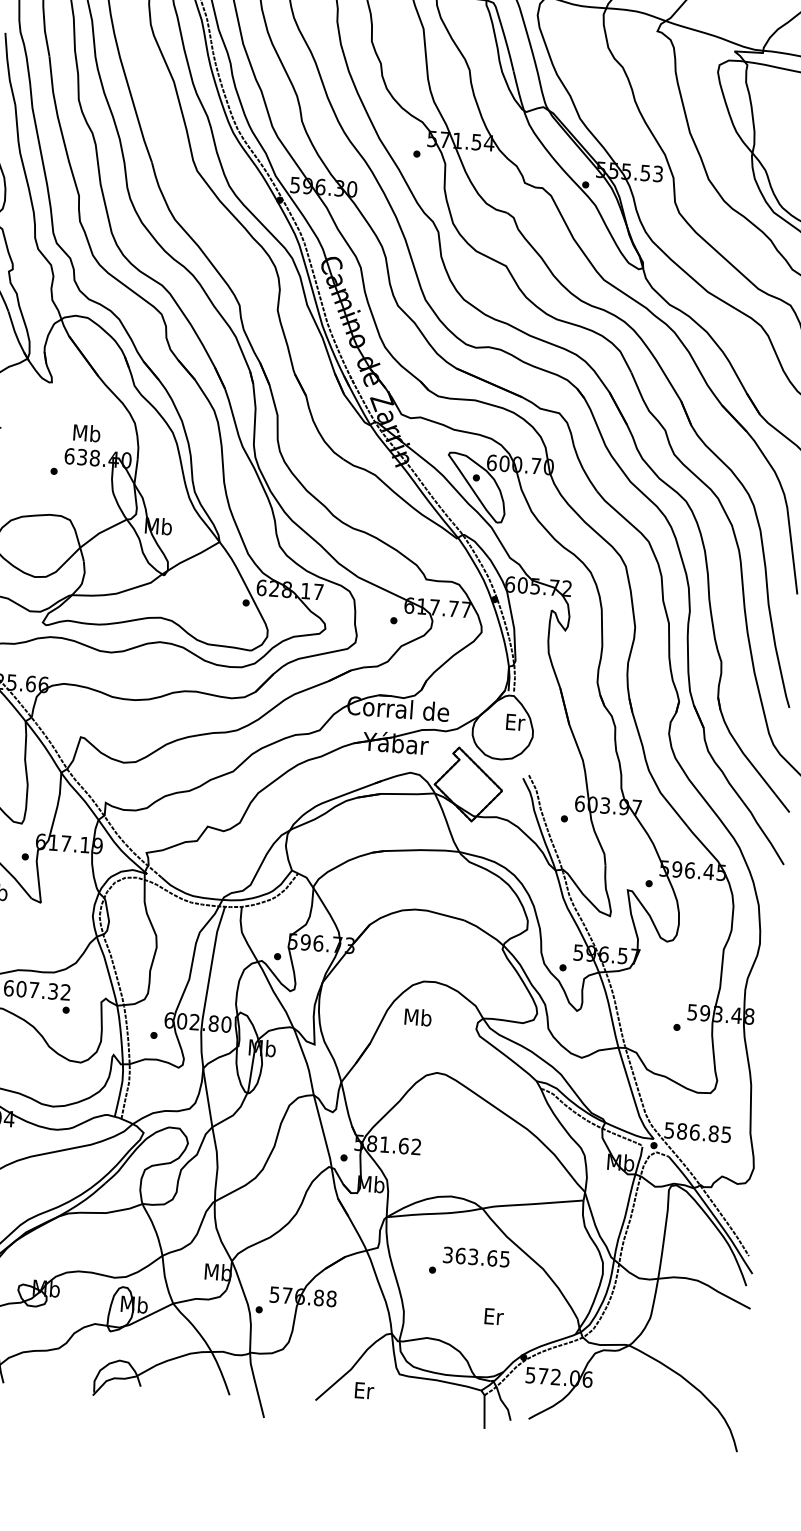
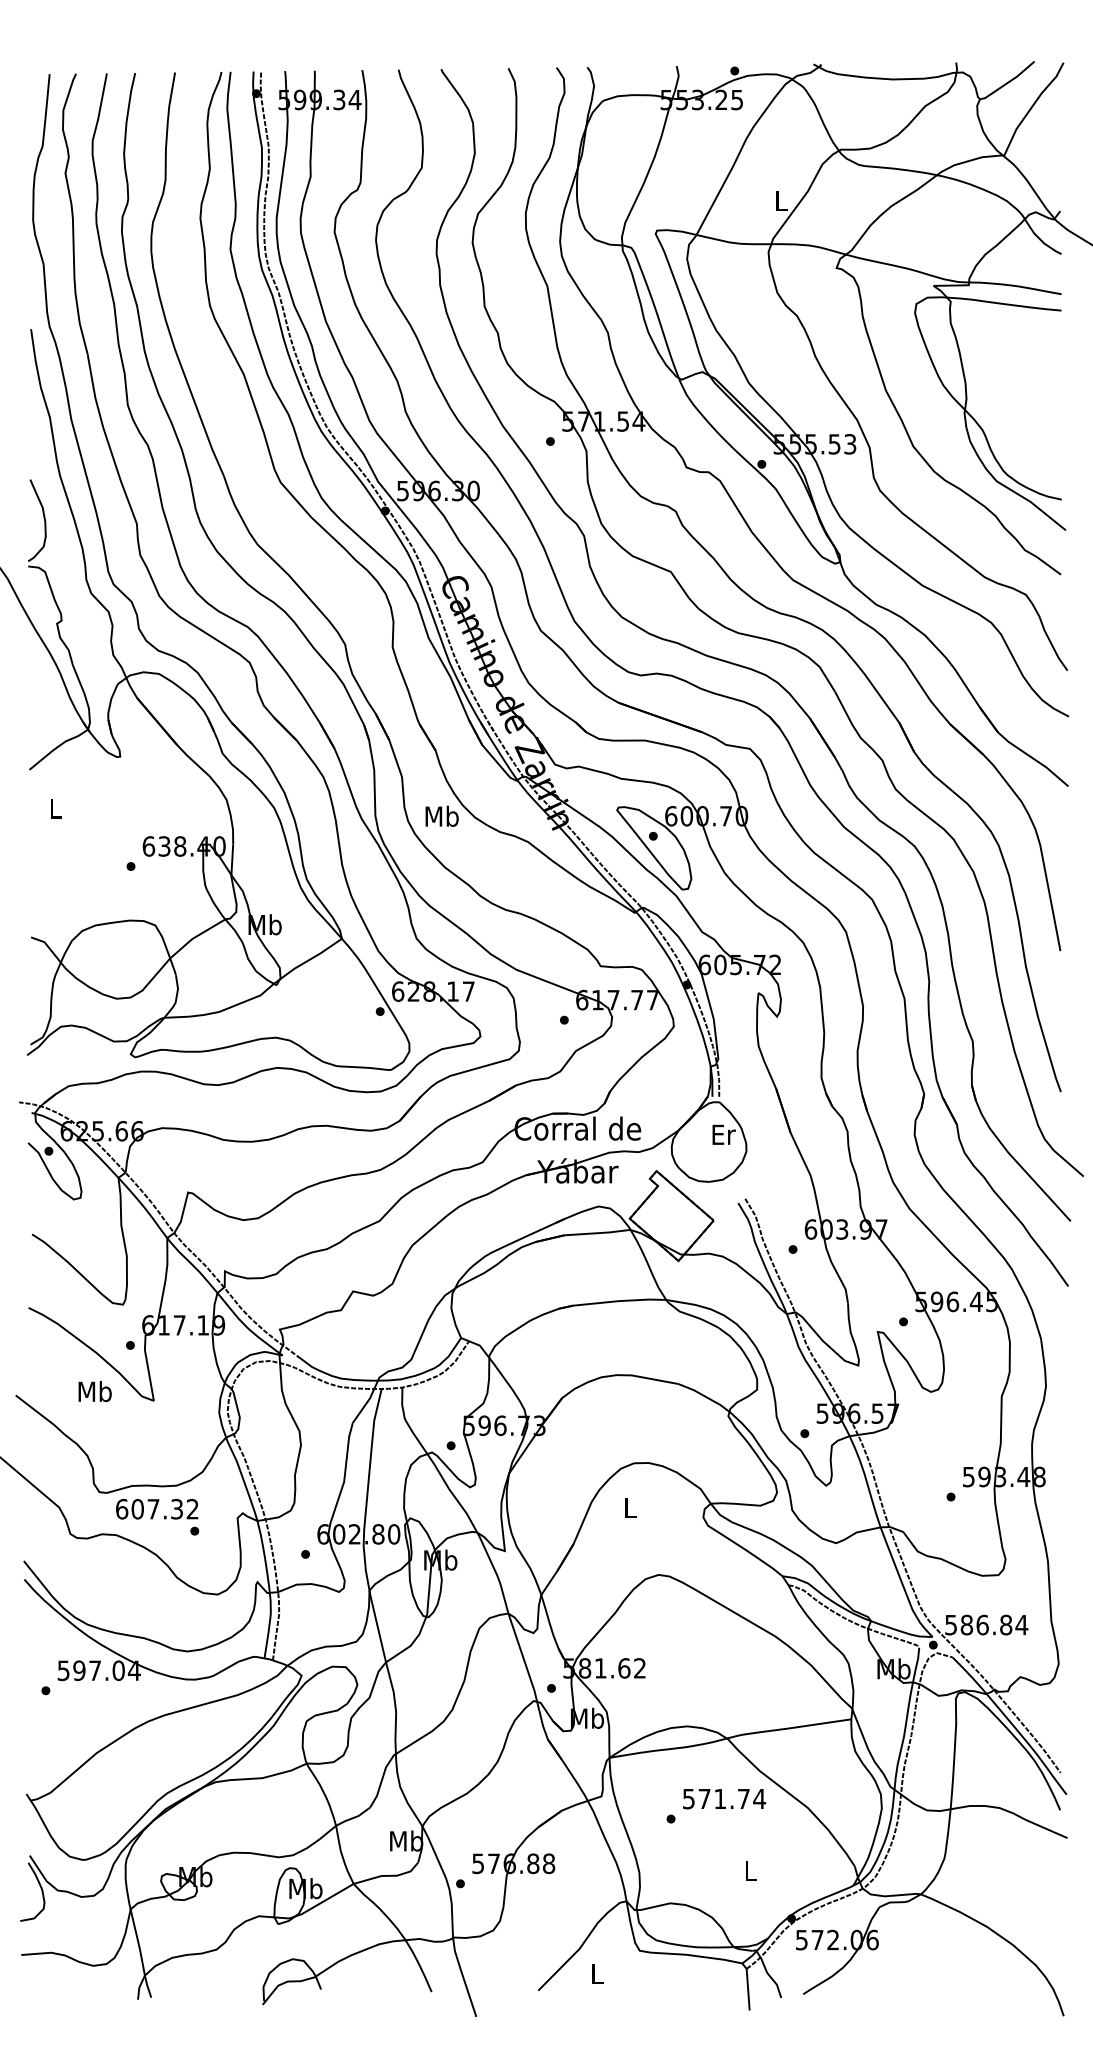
text: (86, 432) -> (441, 815), moved
text: (417, 1016) -> (629, 1507), Mb -> L
text: (726, 1135) -> (1021, 1625), 586.85 -> 586.84
text: (476, 1256) -> (724, 1798), 363.65 -> 571.74
text: (494, 1316) -> (751, 1870), Er -> L
text: (364, 1390) -> (597, 1974), Er -> L

